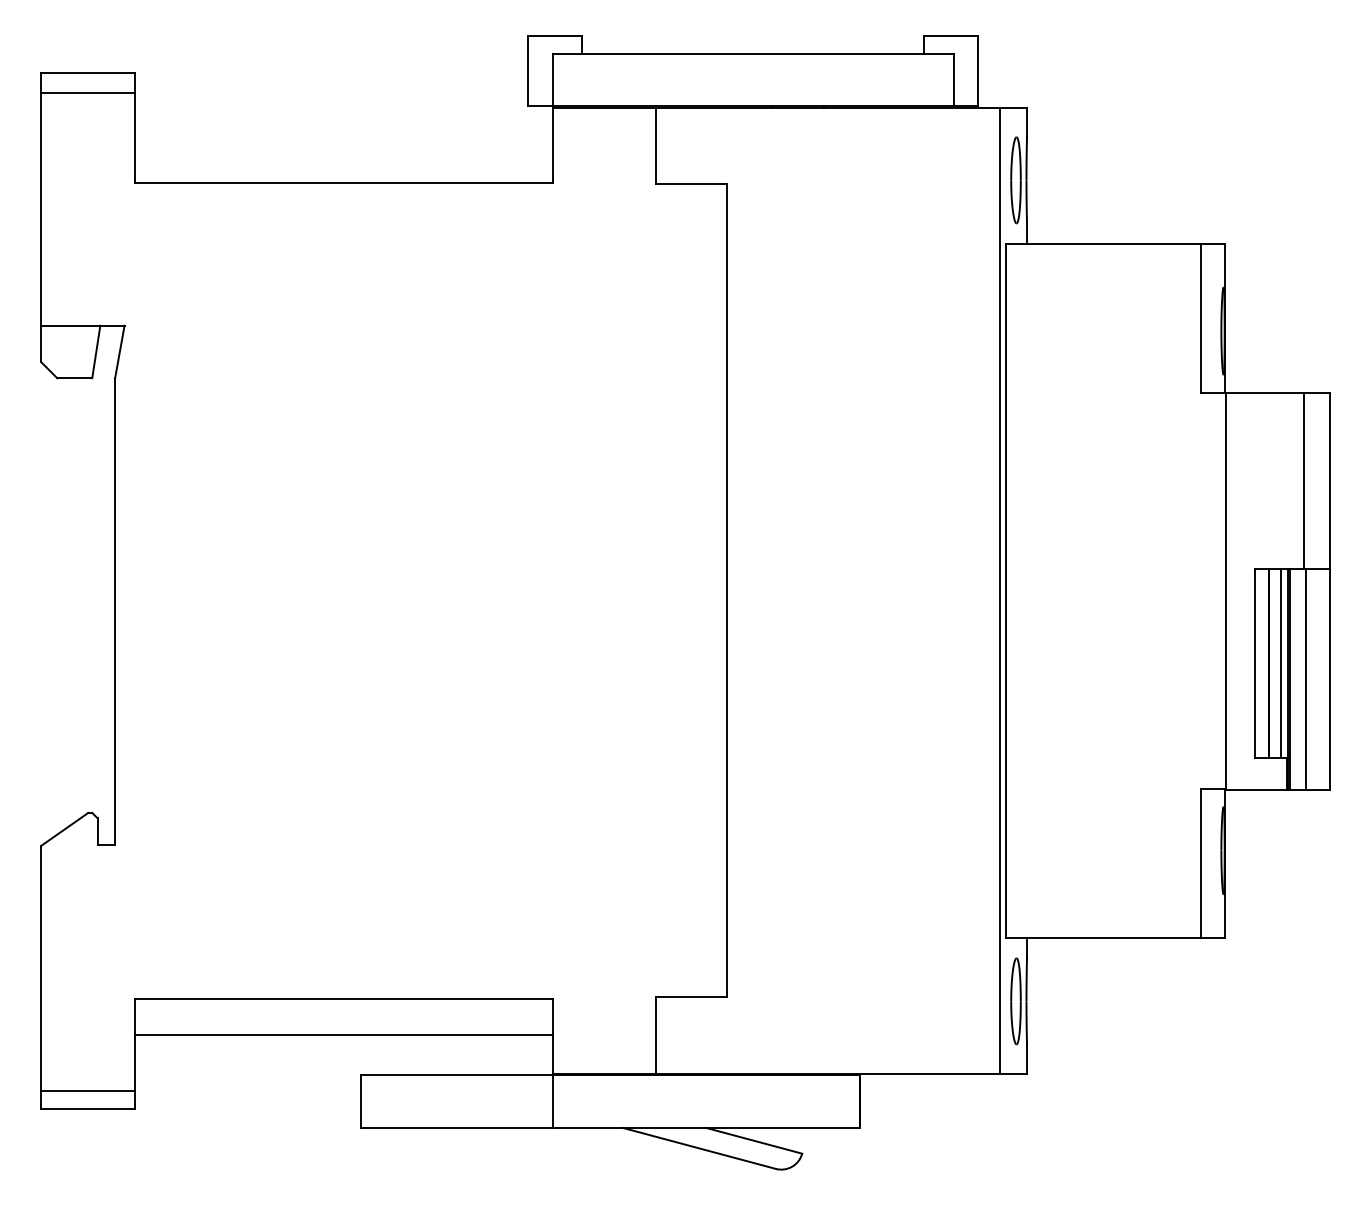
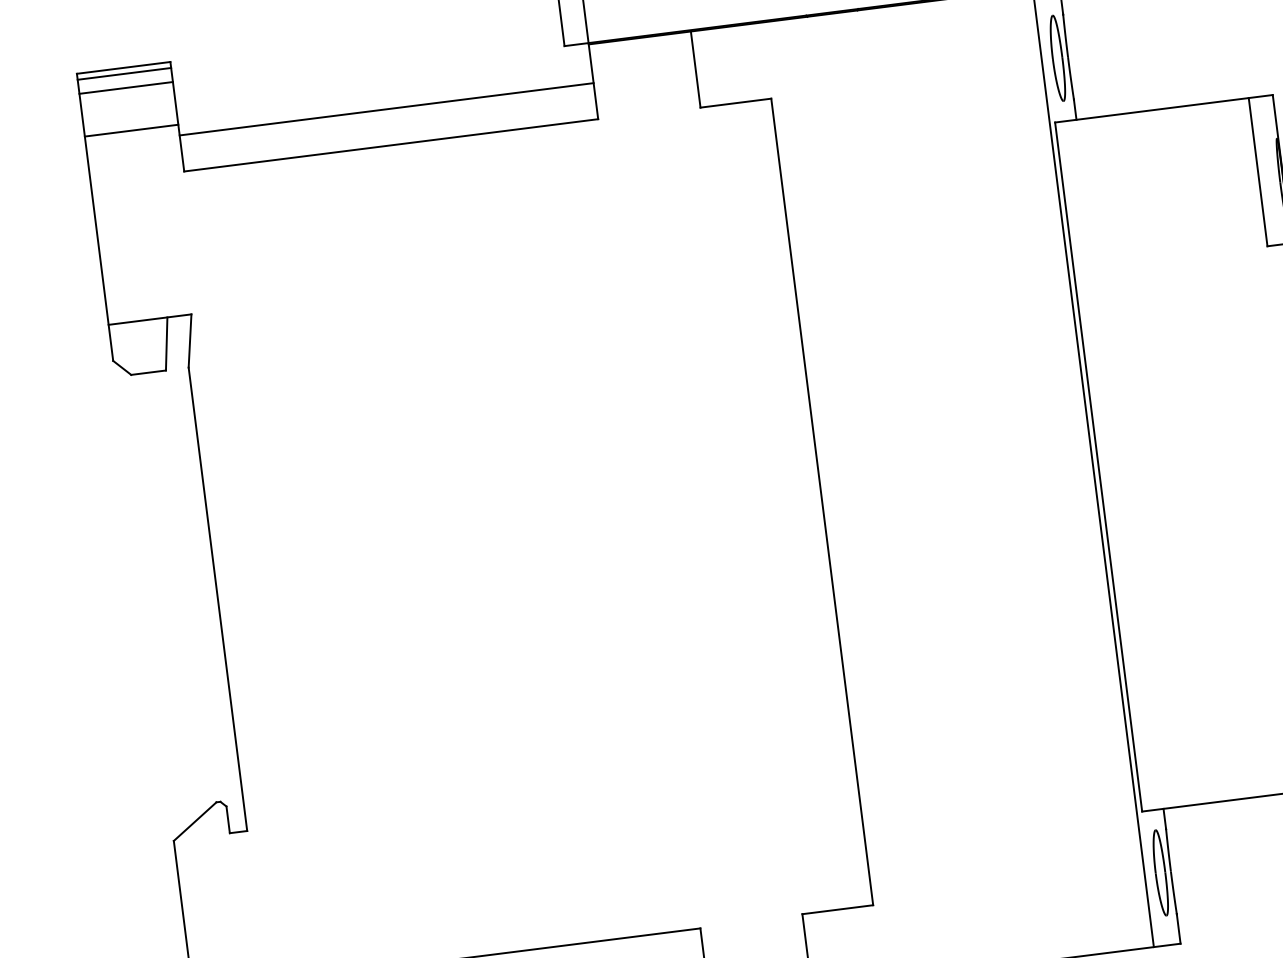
line: (88, 78) -> (124, 73), added
line: (88, 135) -> (131, 130), added
line: (343, 146) -> (386, 109), added

